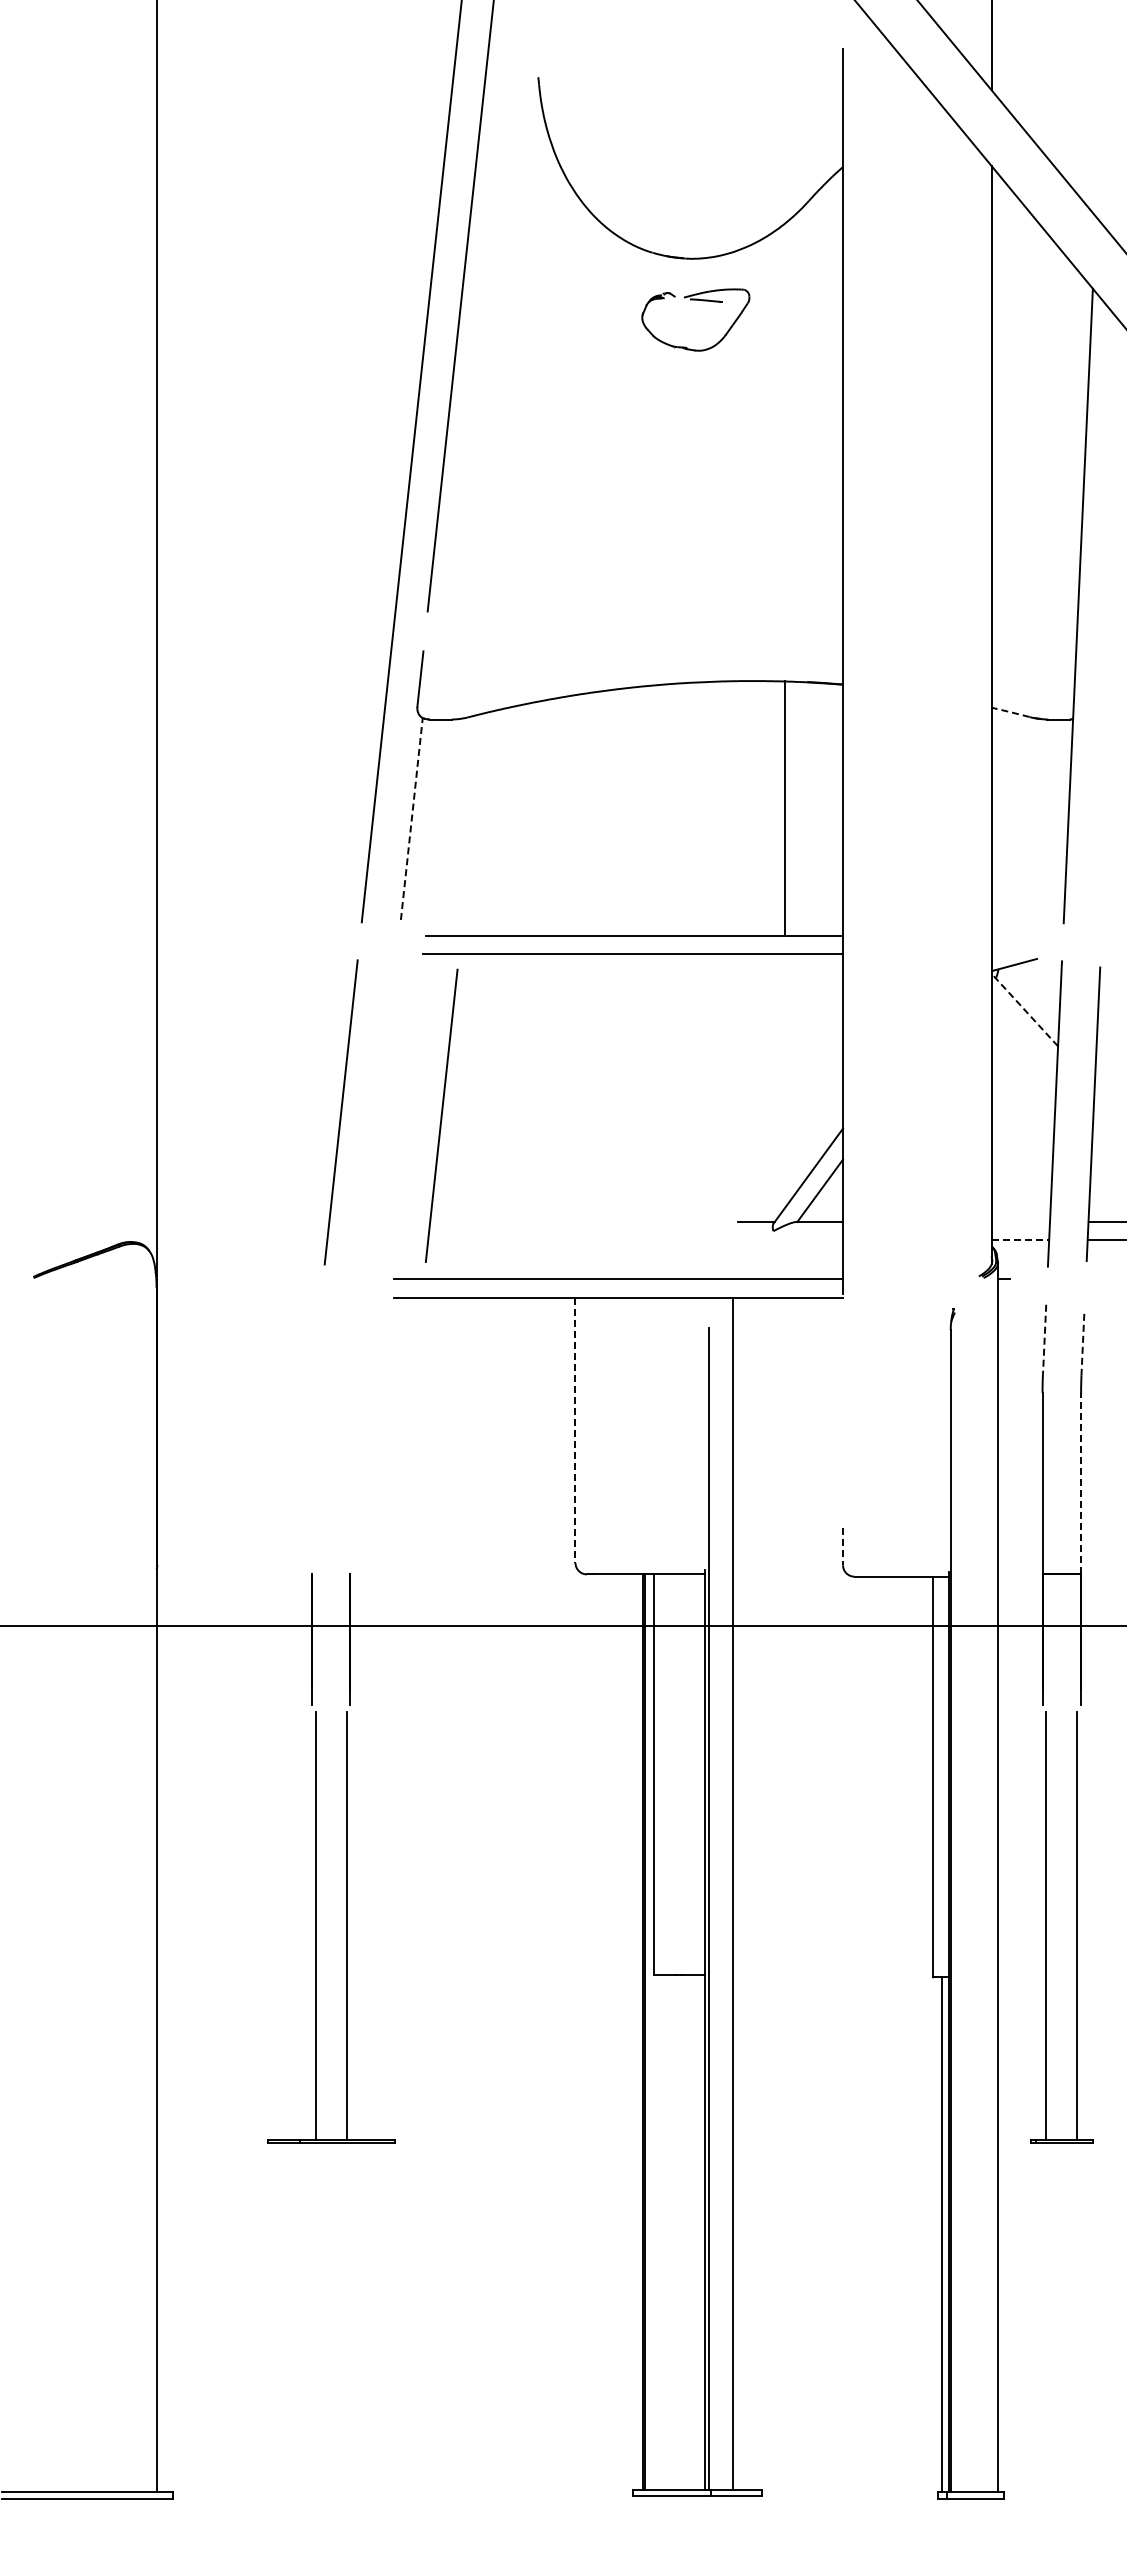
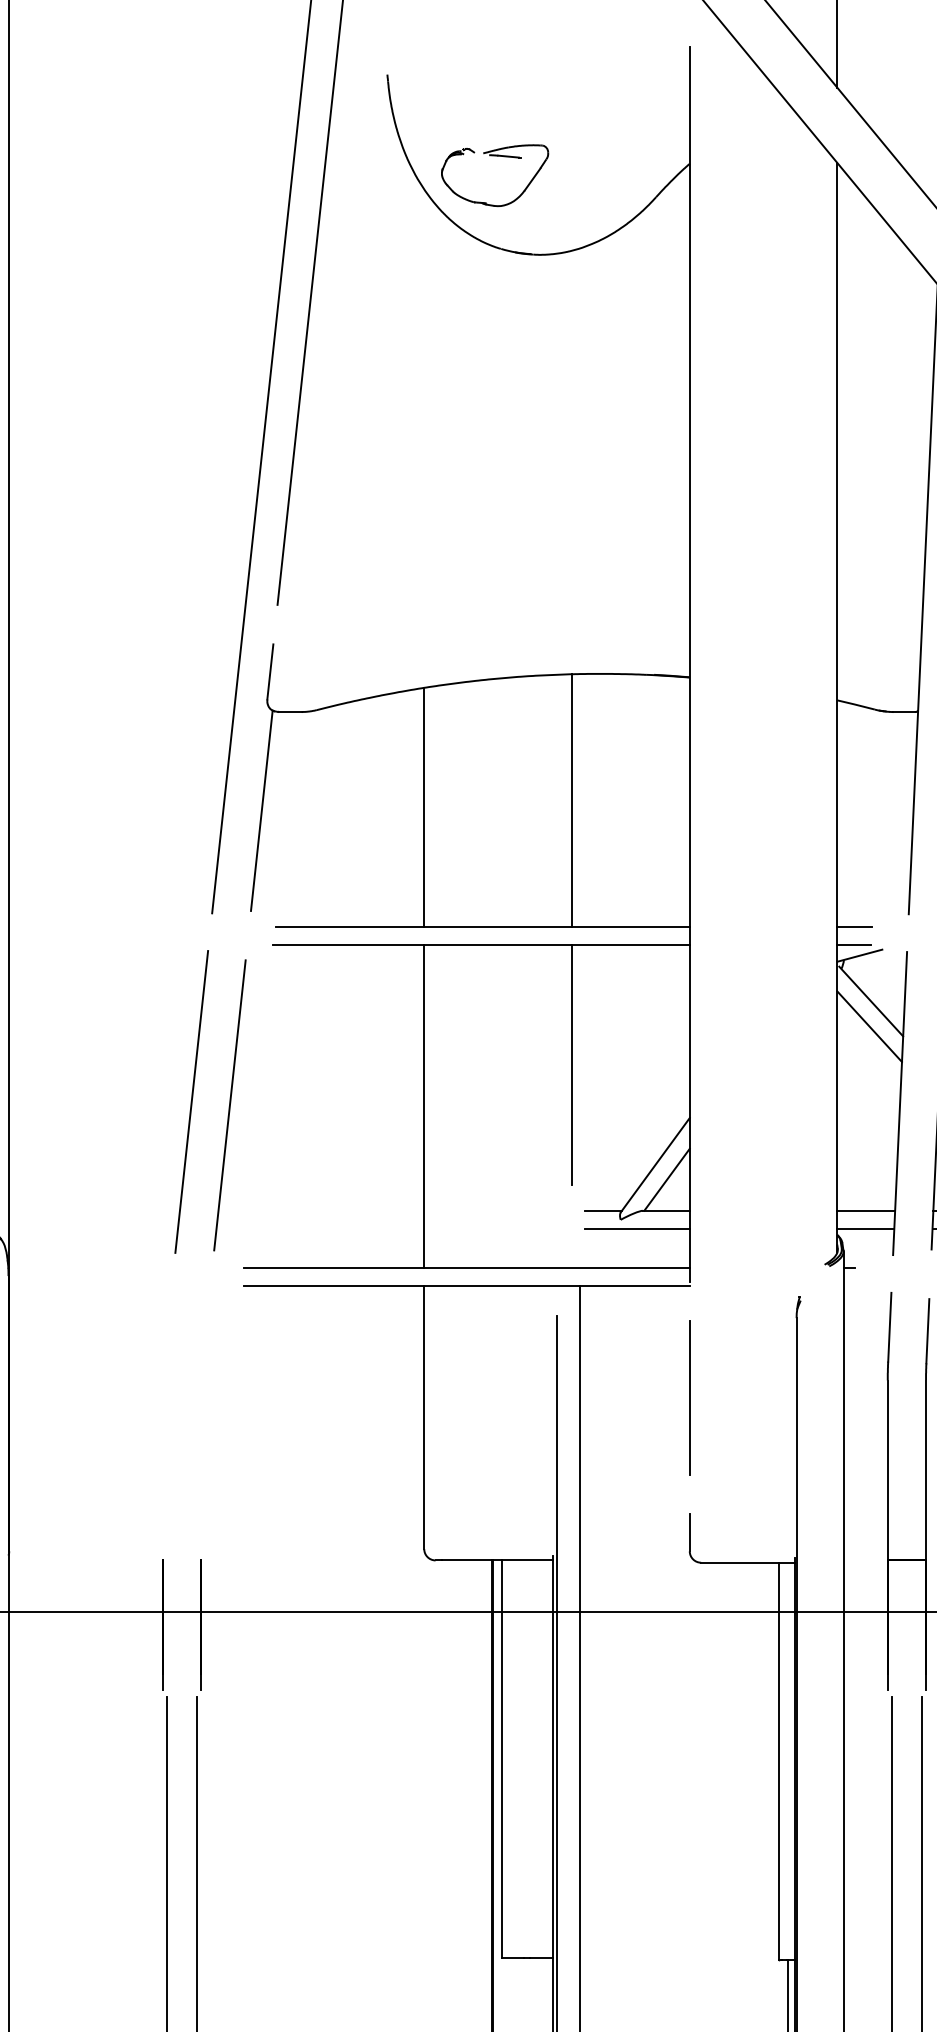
part: (695, 300) -> (494, 156), moved
line: (1010, 712) -> (855, 705), dashed -> solid
line: (785, 808) -> (572, 800), moved
line: (575, 815) -> (424, 807), added
line: (411, 818) -> (261, 810), dashed -> solid
line: (1008, 936) -> (853, 927), added
line: (1008, 954) -> (853, 945), added
line: (1025, 1011) -> (870, 1001), dashed -> solid
line: (1023, 1036) -> (868, 1026), added
line: (724, 1075) -> (572, 1065), added
line: (441, 1115) -> (229, 1105), moved
line: (575, 1116) -> (424, 1106), added
line: (1020, 1222) -> (865, 1211), added
line: (790, 1240) -> (637, 1229), added
line: (1020, 1240) -> (865, 1229), dashed -> solid
line: (1044, 1339) -> (889, 1327), dashed -> solid
line: (1082, 1342) -> (927, 1330), dashed -> solid
line: (842, 1410) -> (689, 1397), added
line: (575, 1430) -> (424, 1417), dashed -> solid
line: (1081, 1483) -> (926, 1470), dashed -> solid
line: (843, 1546) -> (690, 1532), dashed -> solid

